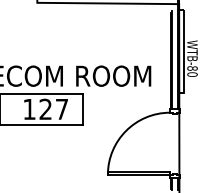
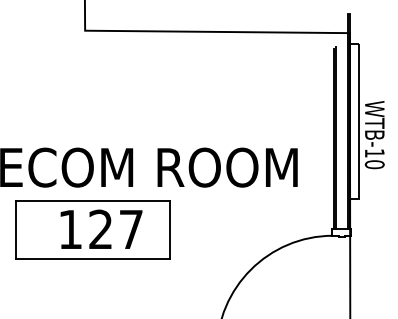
text: (192, 68) -> (374, 153), WTB-80 -> WTB-10

